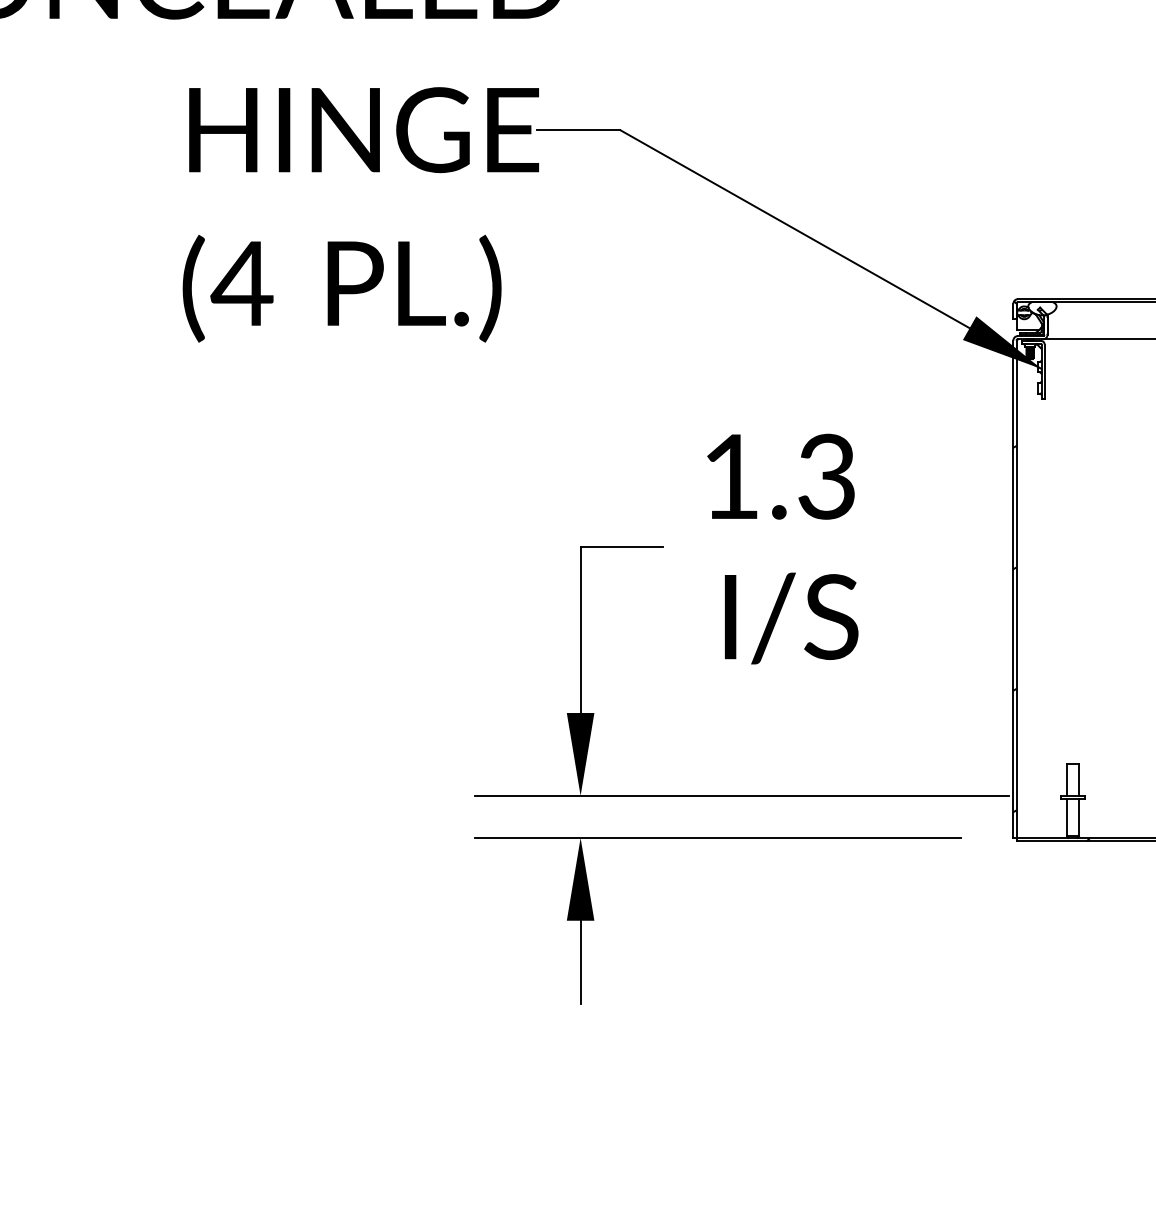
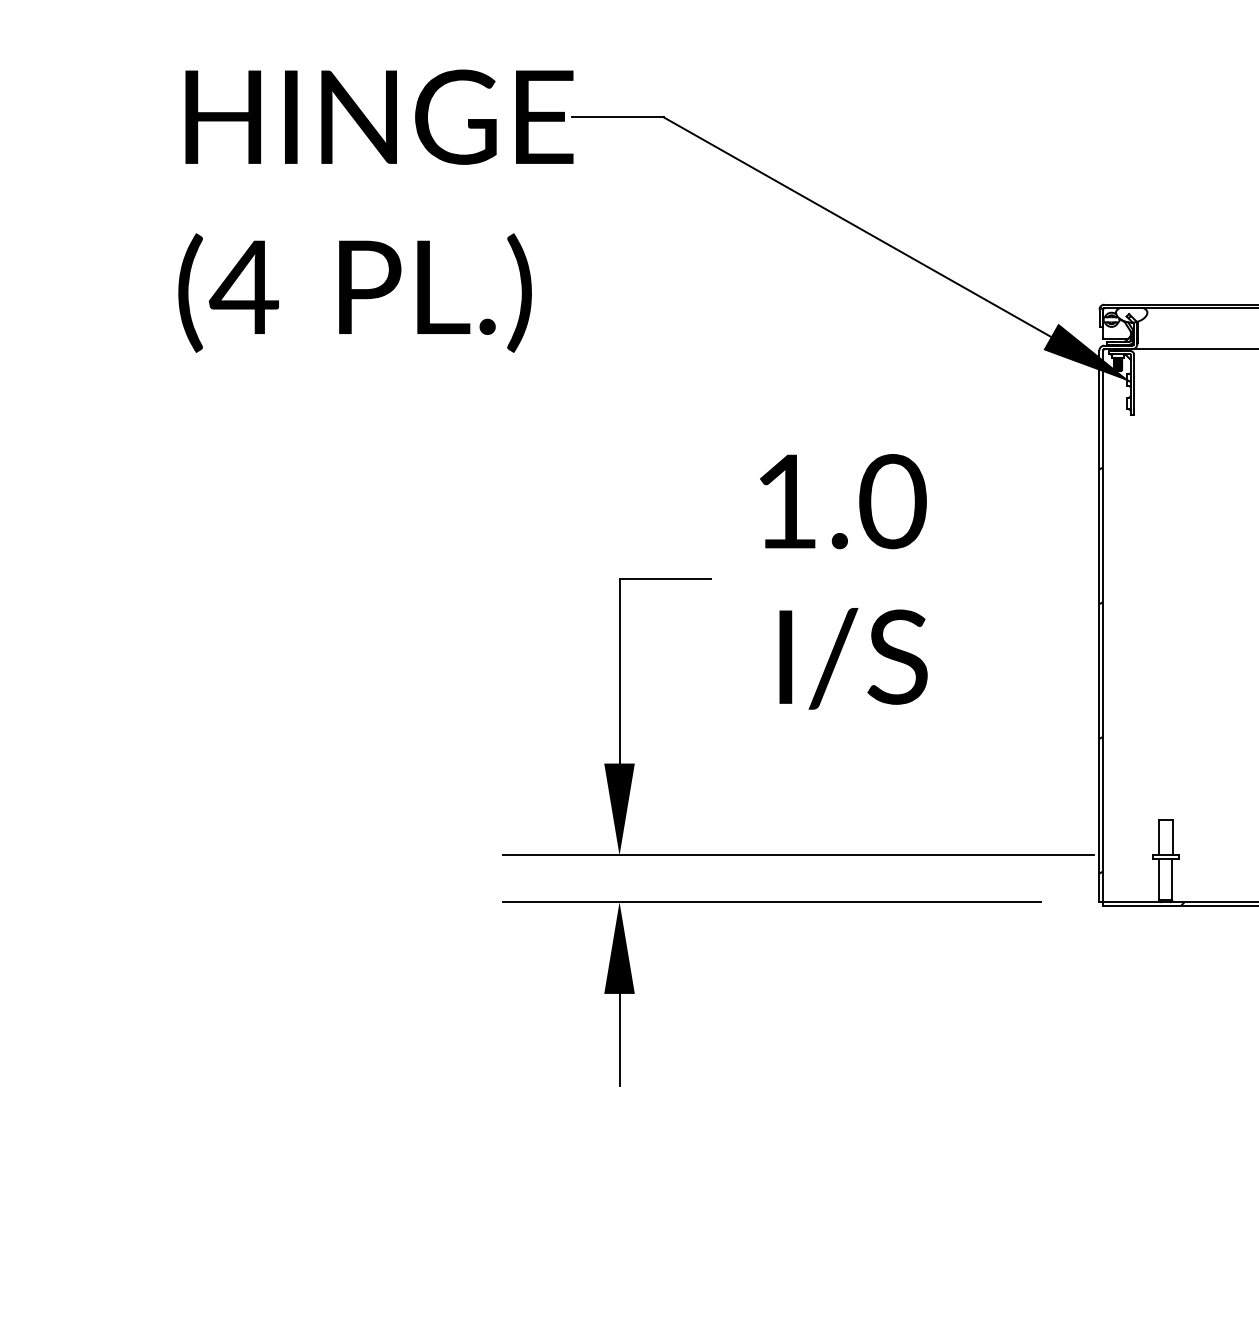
text: (826, 476) -> (892, 501), 1.3 -> 1.0

